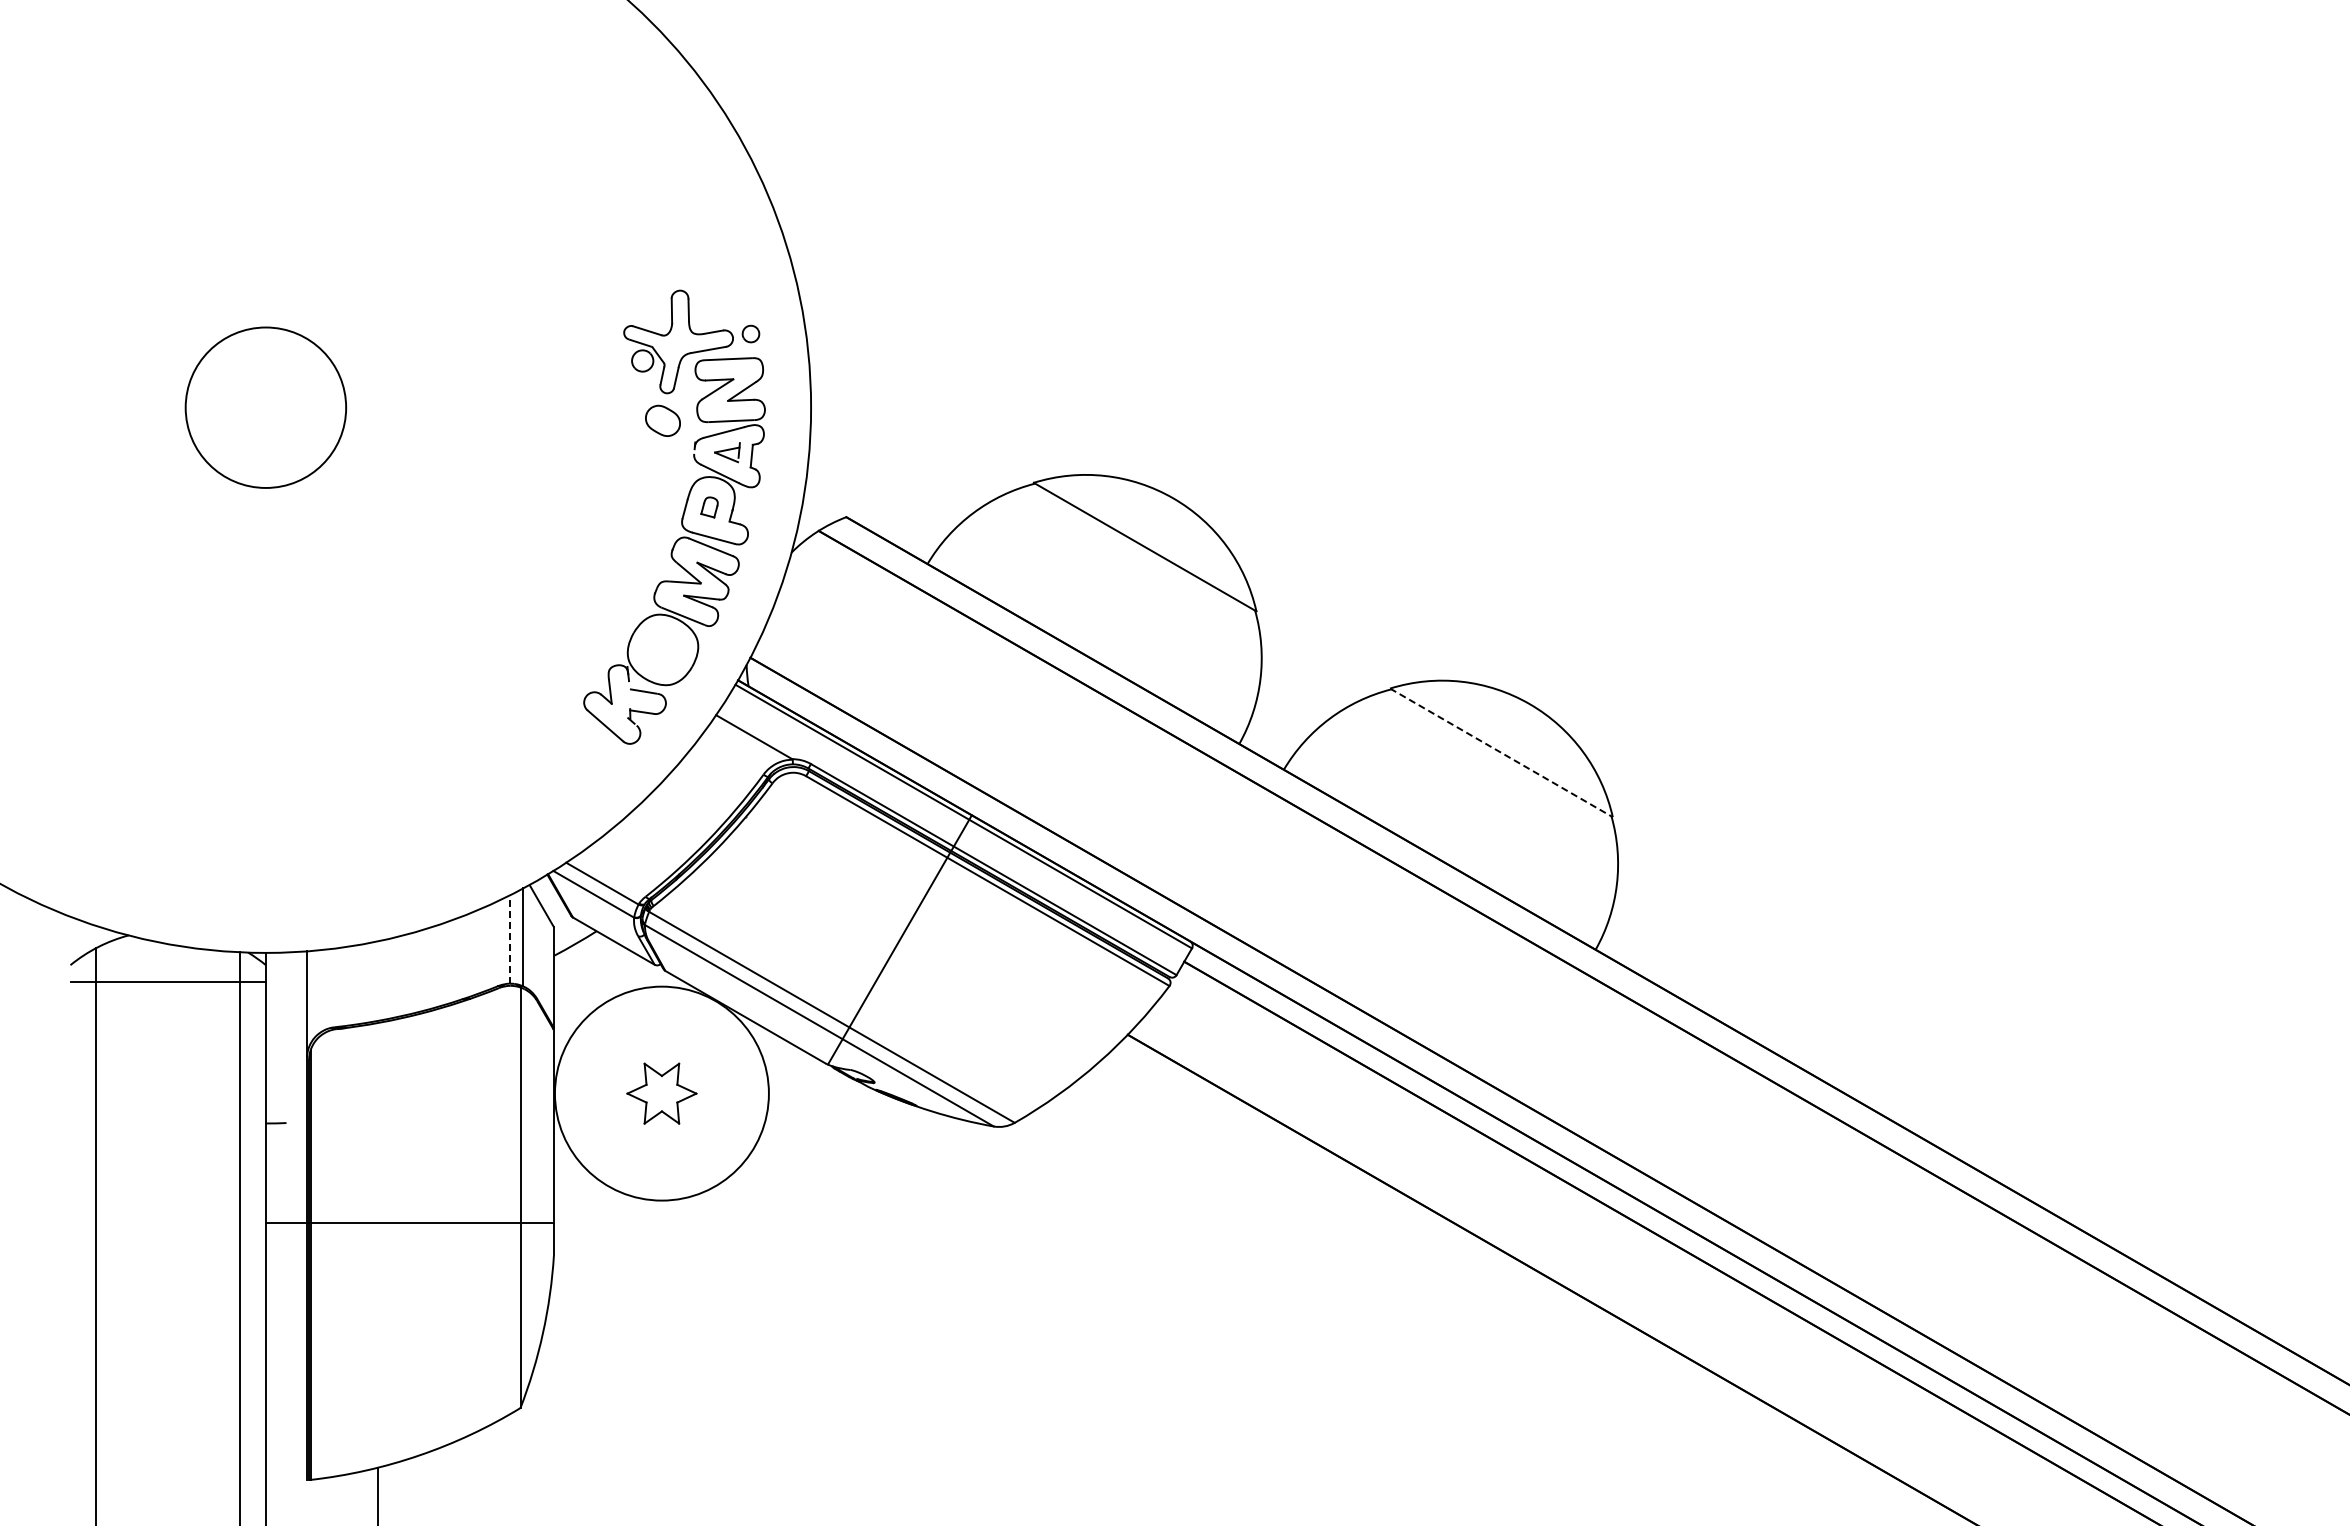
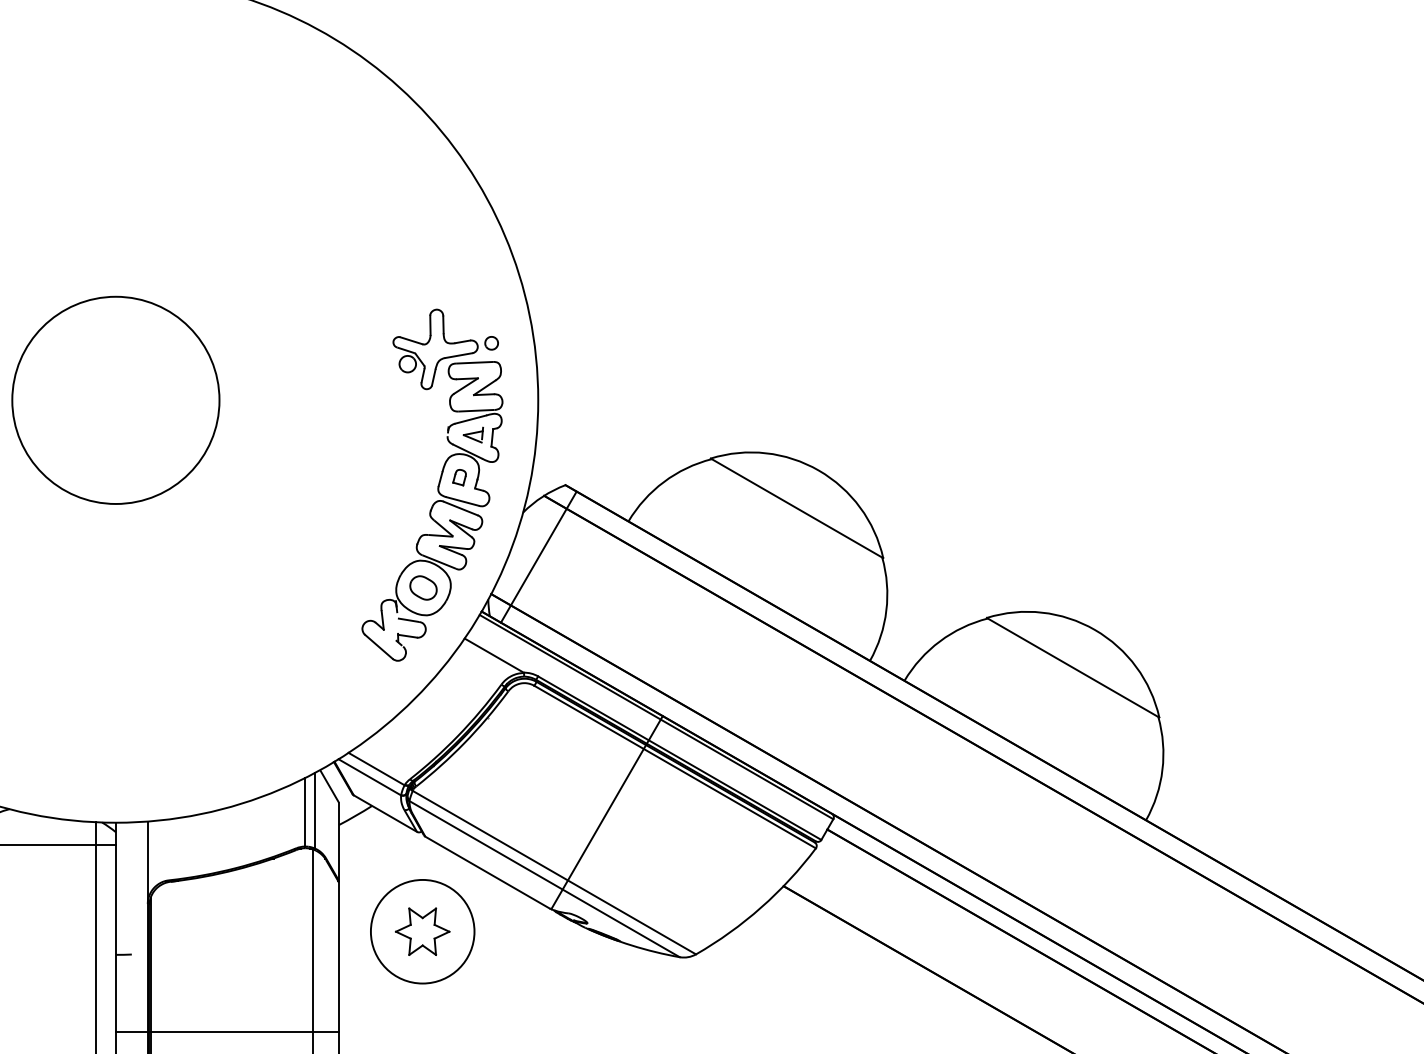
circle: (265, 407) -> (115, 400), size x1.67
part: (662, 420) -> (423, 587), moved
line: (811, 609) -> (538, 556), added
line: (1501, 752) -> (1073, 667), dashed -> solid
line: (509, 939) -> (304, 812), dashed -> solid
circle: (661, 1093) -> (422, 931), size x0.62

